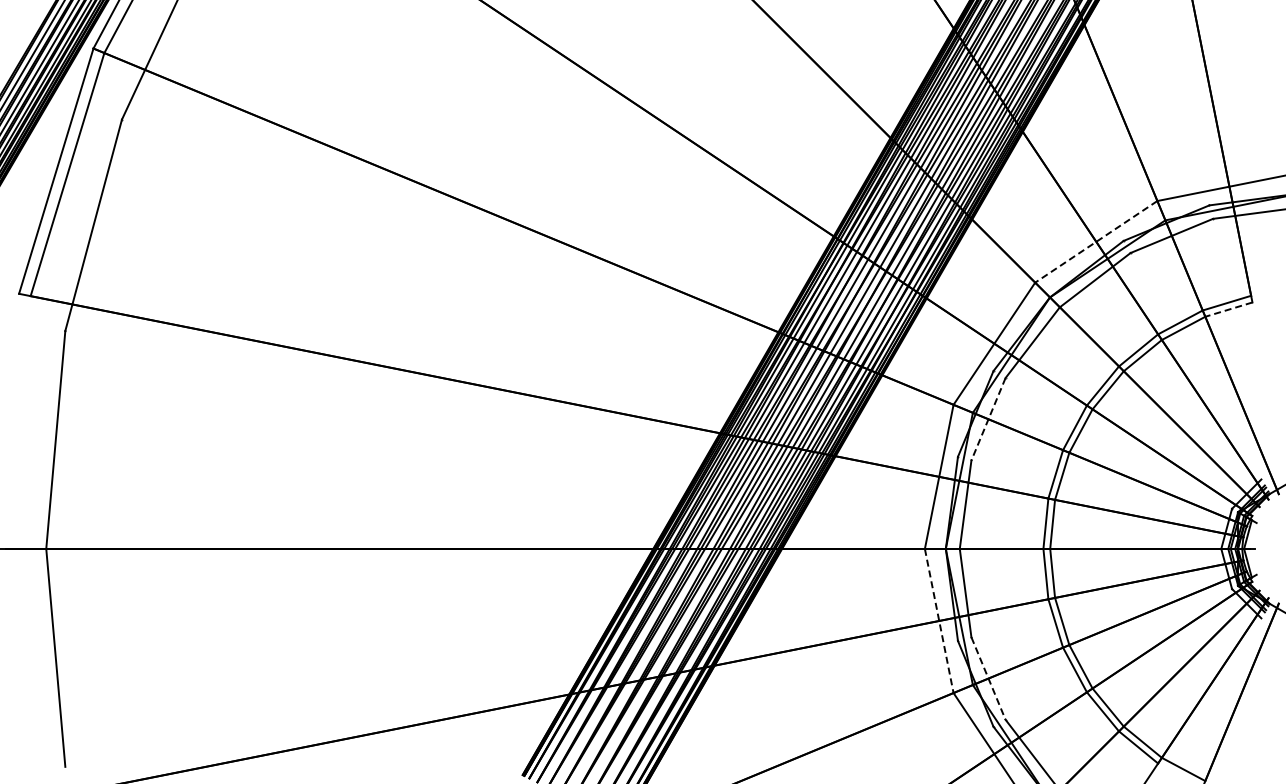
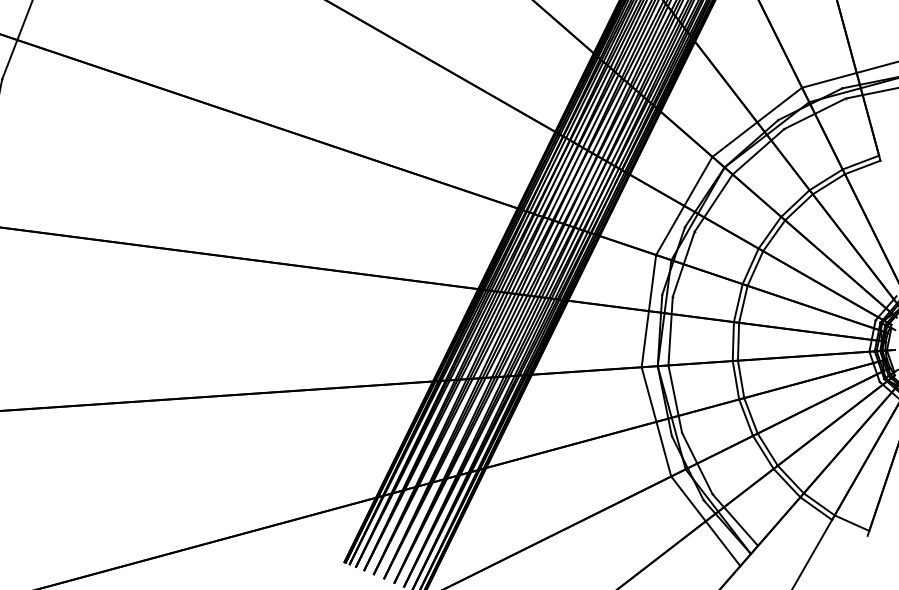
line: (1095, 242) -> (756, 122), dashed -> solid
line: (1228, 309) -> (862, 167), dashed -> solid
line: (988, 419) -> (683, 264), dashed -> solid
line: (939, 621) -> (656, 422), dashed -> solid
line: (988, 678) -> (697, 463), dashed -> solid

